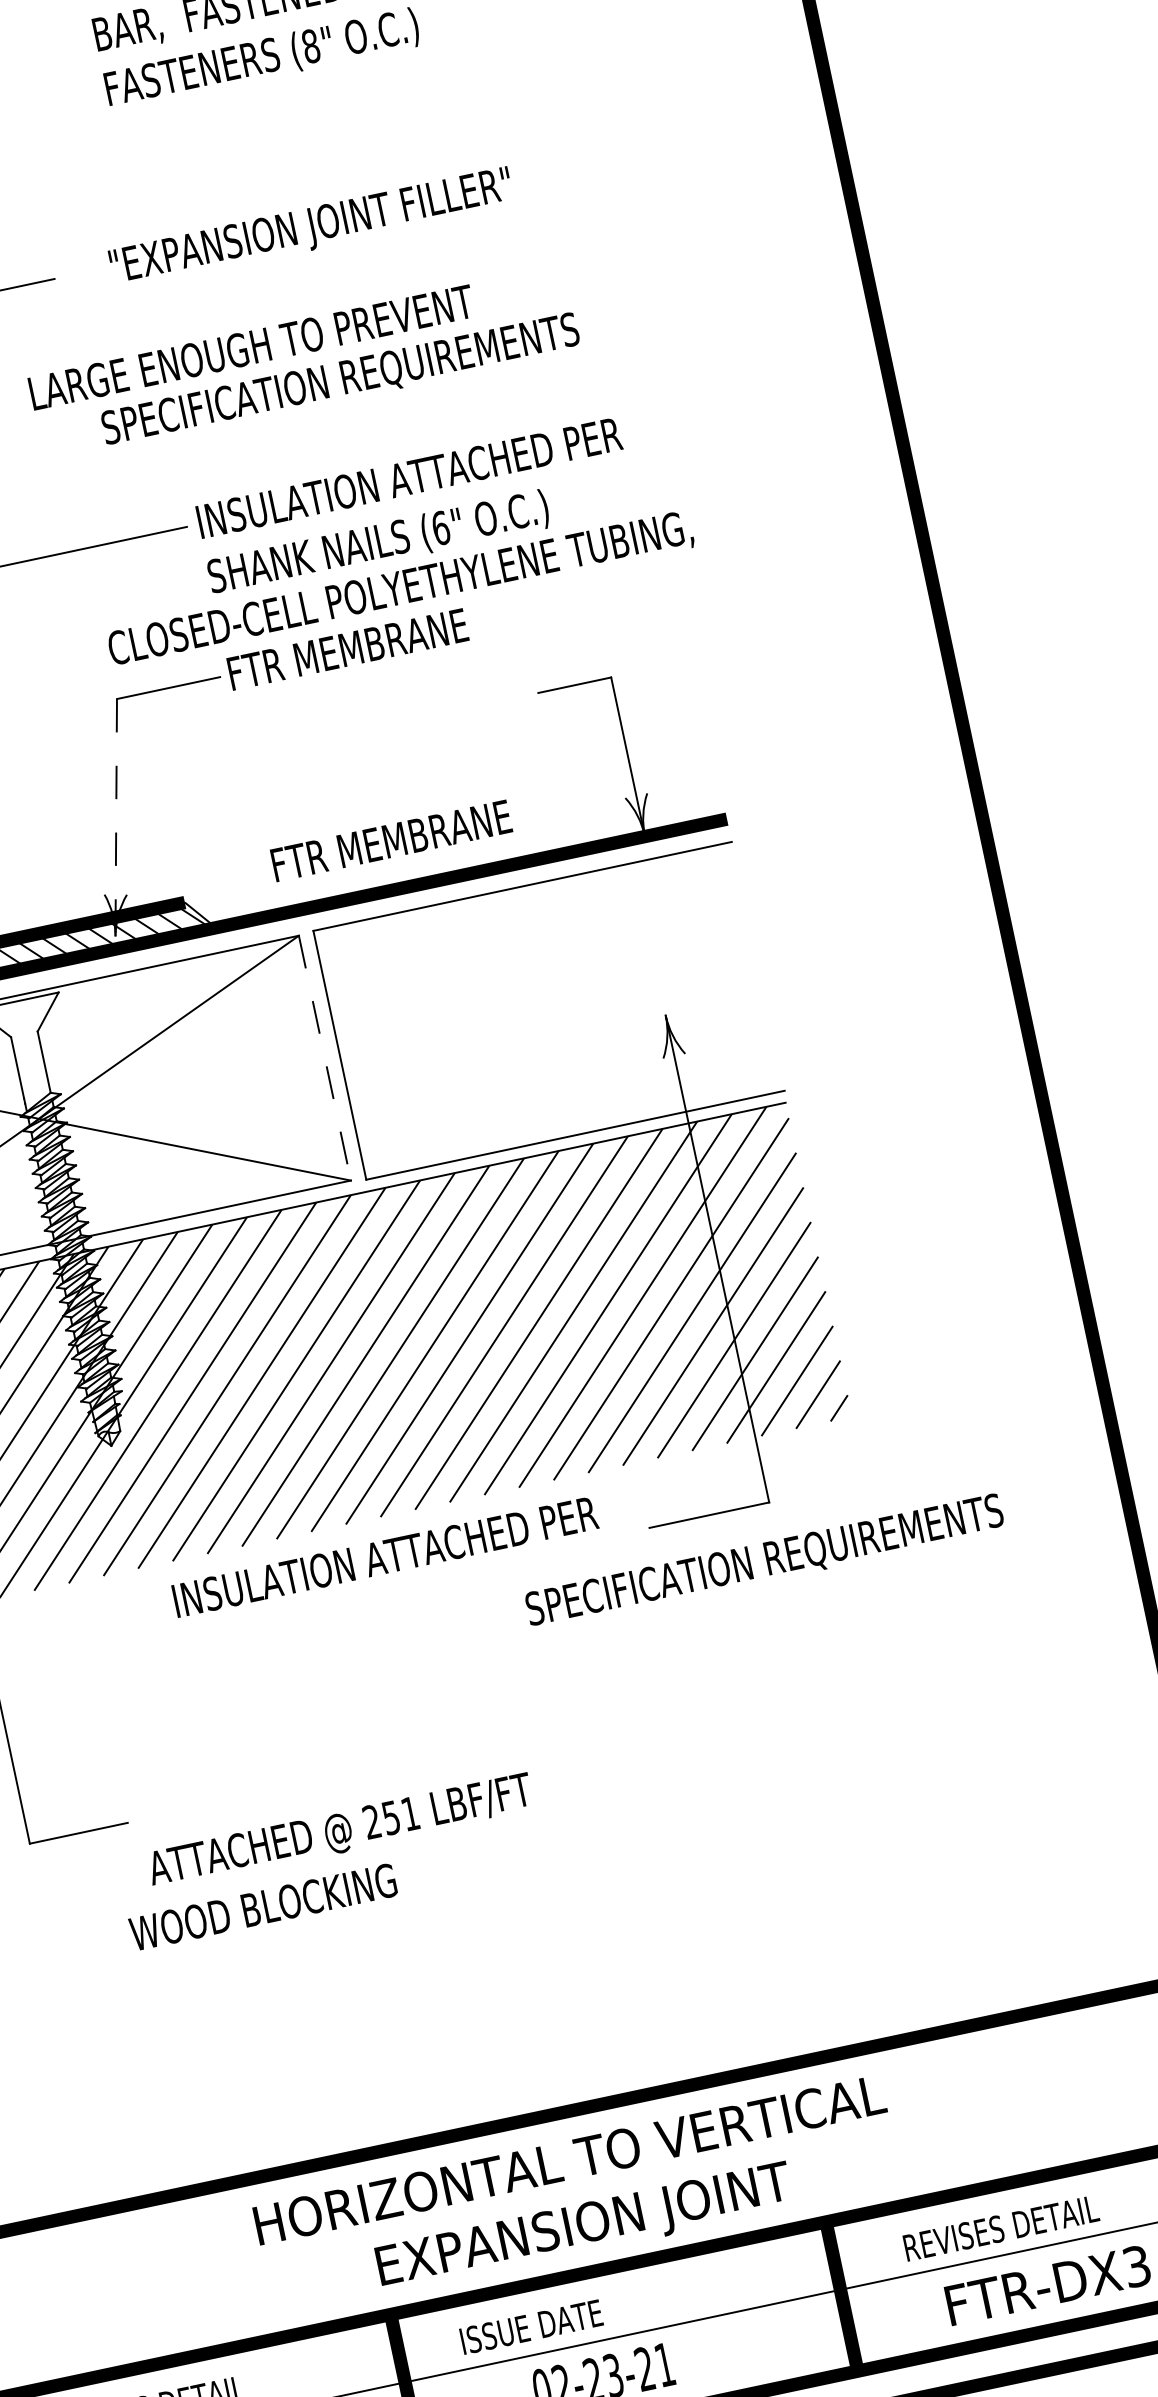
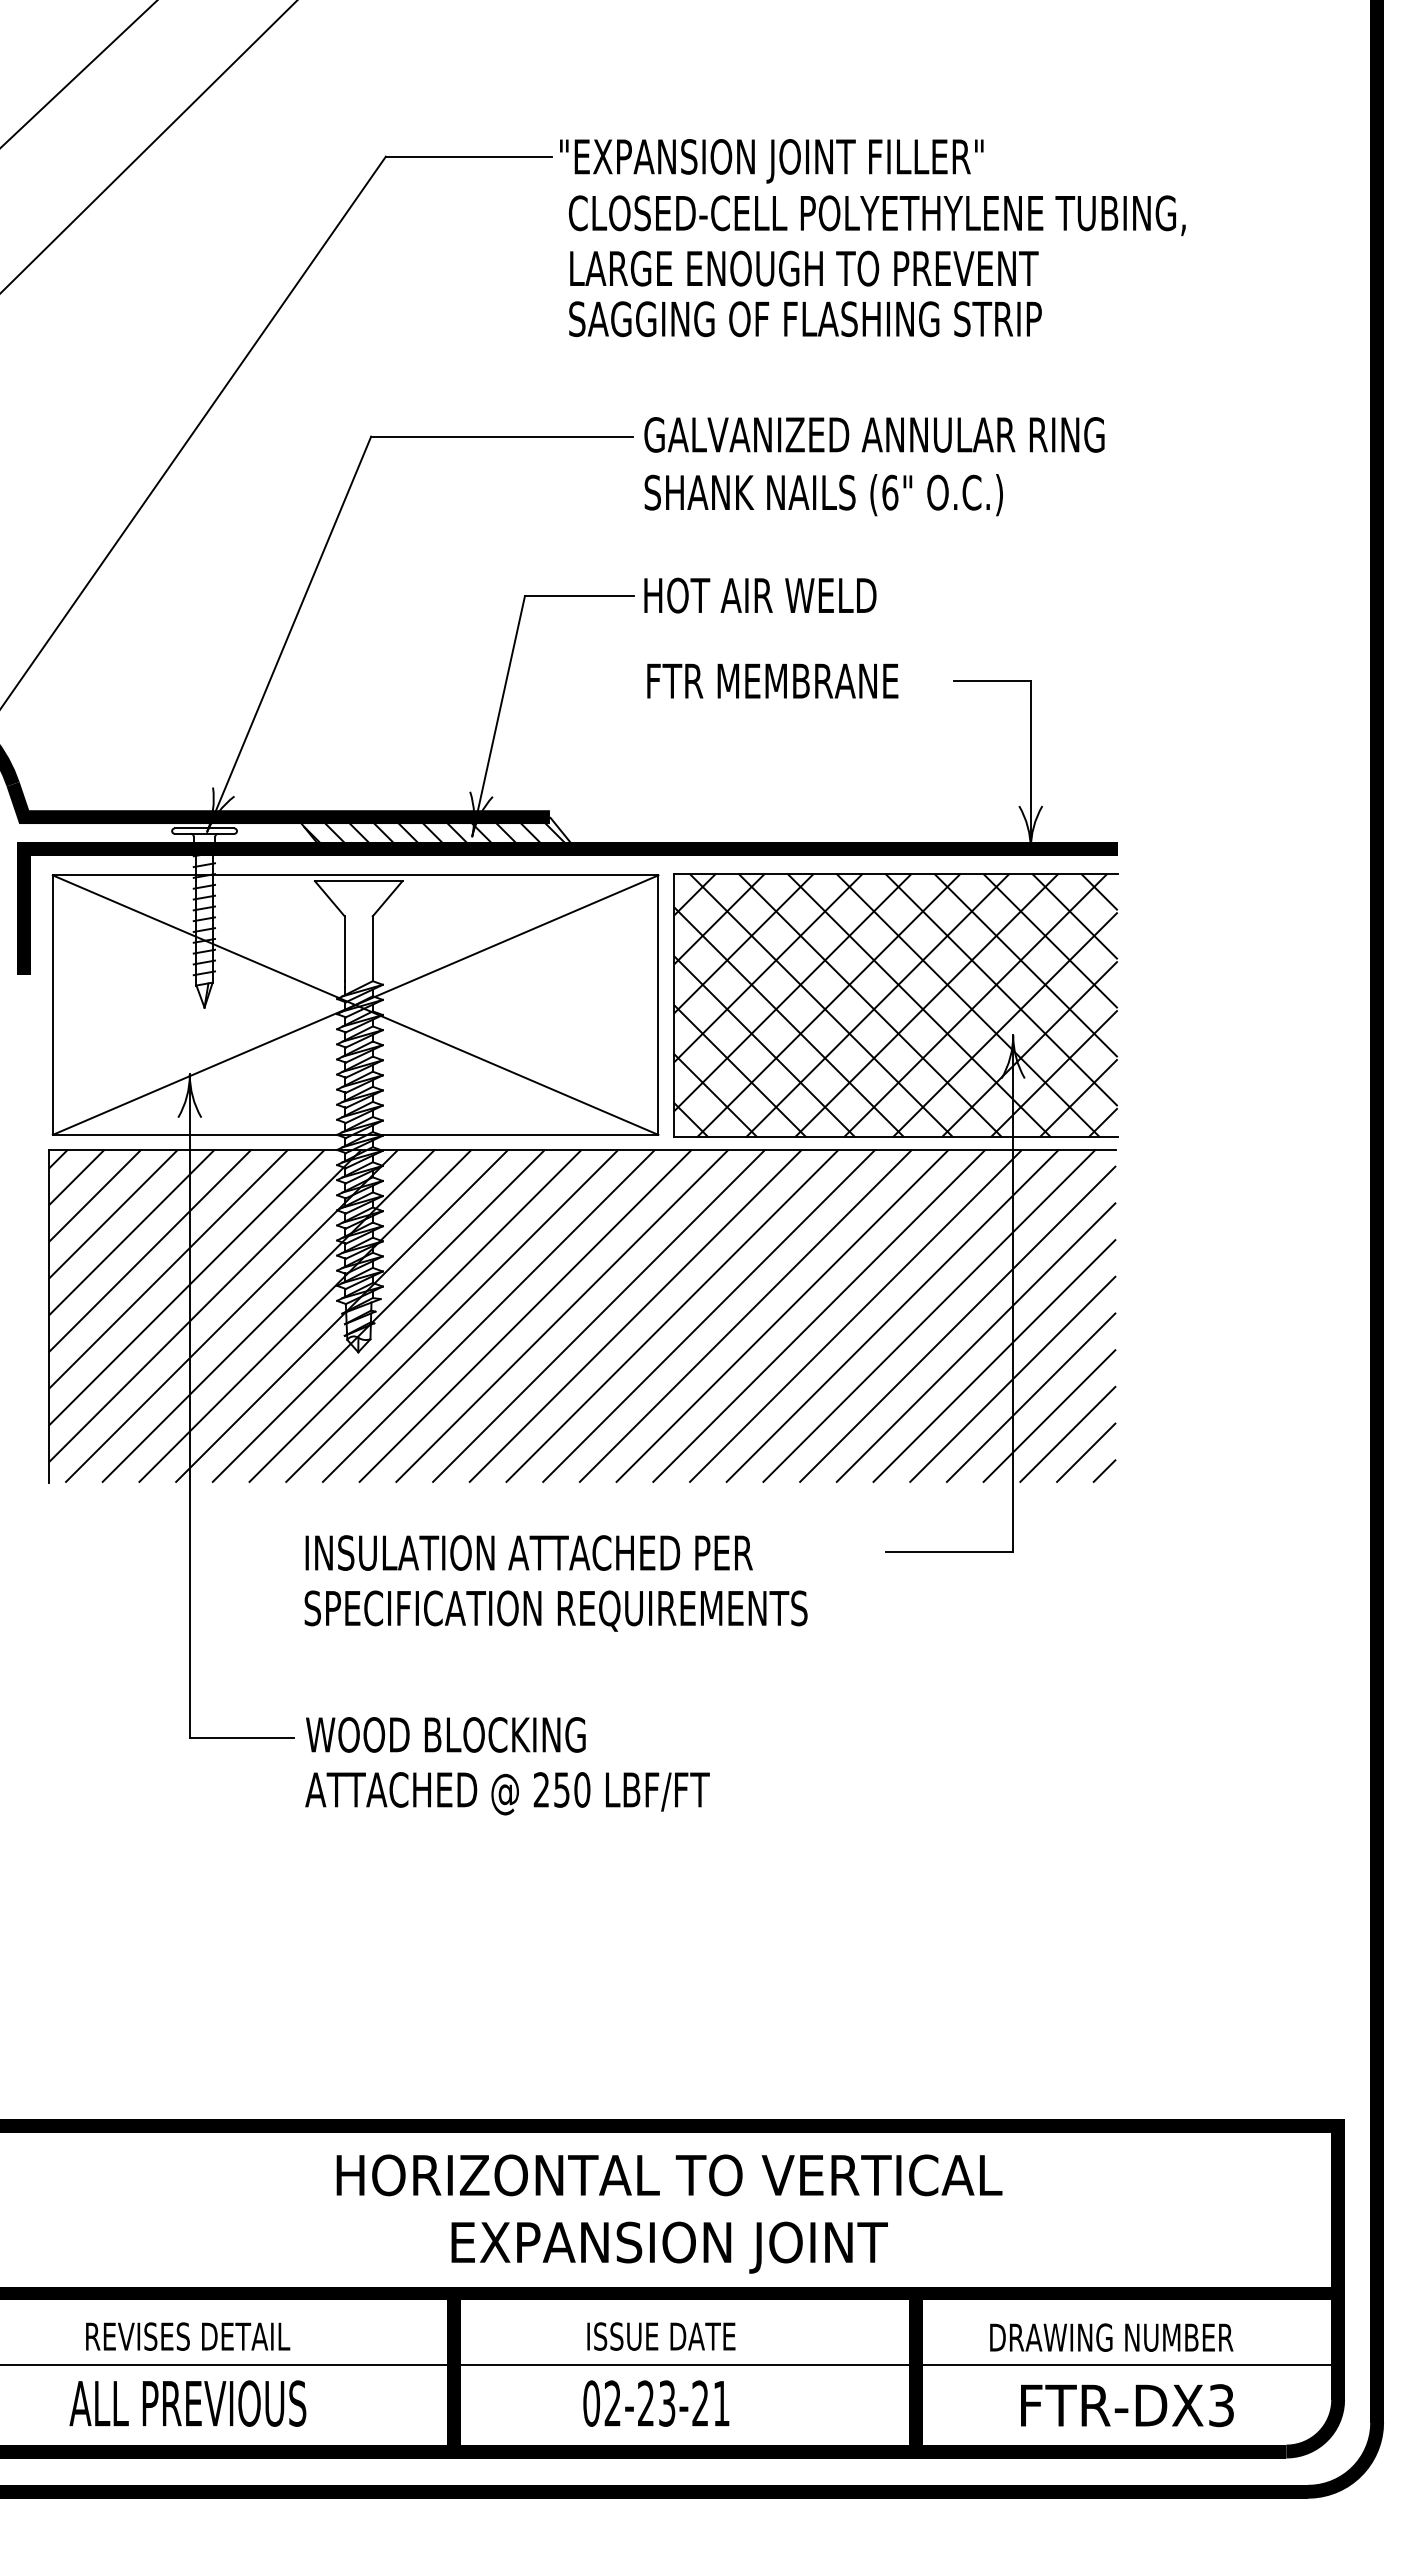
text: (311, 229) -> (771, 161), moved
text: (251, 347) -> (804, 268), moved
text: (349, 378) -> (829, 321), SPECIFICATION REQUIREMENTS -> SAGGING OF FLASHING STRIP
text: (414, 476) -> (874, 434), INSULATION ATTACHED PER -> GALVANIZED ANNULAR RING
text: (400, 589) -> (876, 215), moved
text: (349, 649) -> (771, 595), FTR MEMBRANE -> HOT AIR WELD
line: (116, 817) -> (498, 716), dashed -> solid
text: (391, 840) -> (772, 680), moved
hatch: (548, 1010) -> (895, 1005), added
line: (325, 1058) -> (658, 1005), dashed -> solid
text: (384, 1556) -> (528, 1552), moved
text: (764, 1561) -> (555, 1610), moved
text: (410, 1813) -> (582, 1789), 251 -> 250
text: (262, 1906) -> (445, 1734), moved
text: (1020, 2224) -> (1112, 2337), REVISES DETAIL -> DRAWING NUMBER
text: (531, 2327) -> (661, 2336), moved

